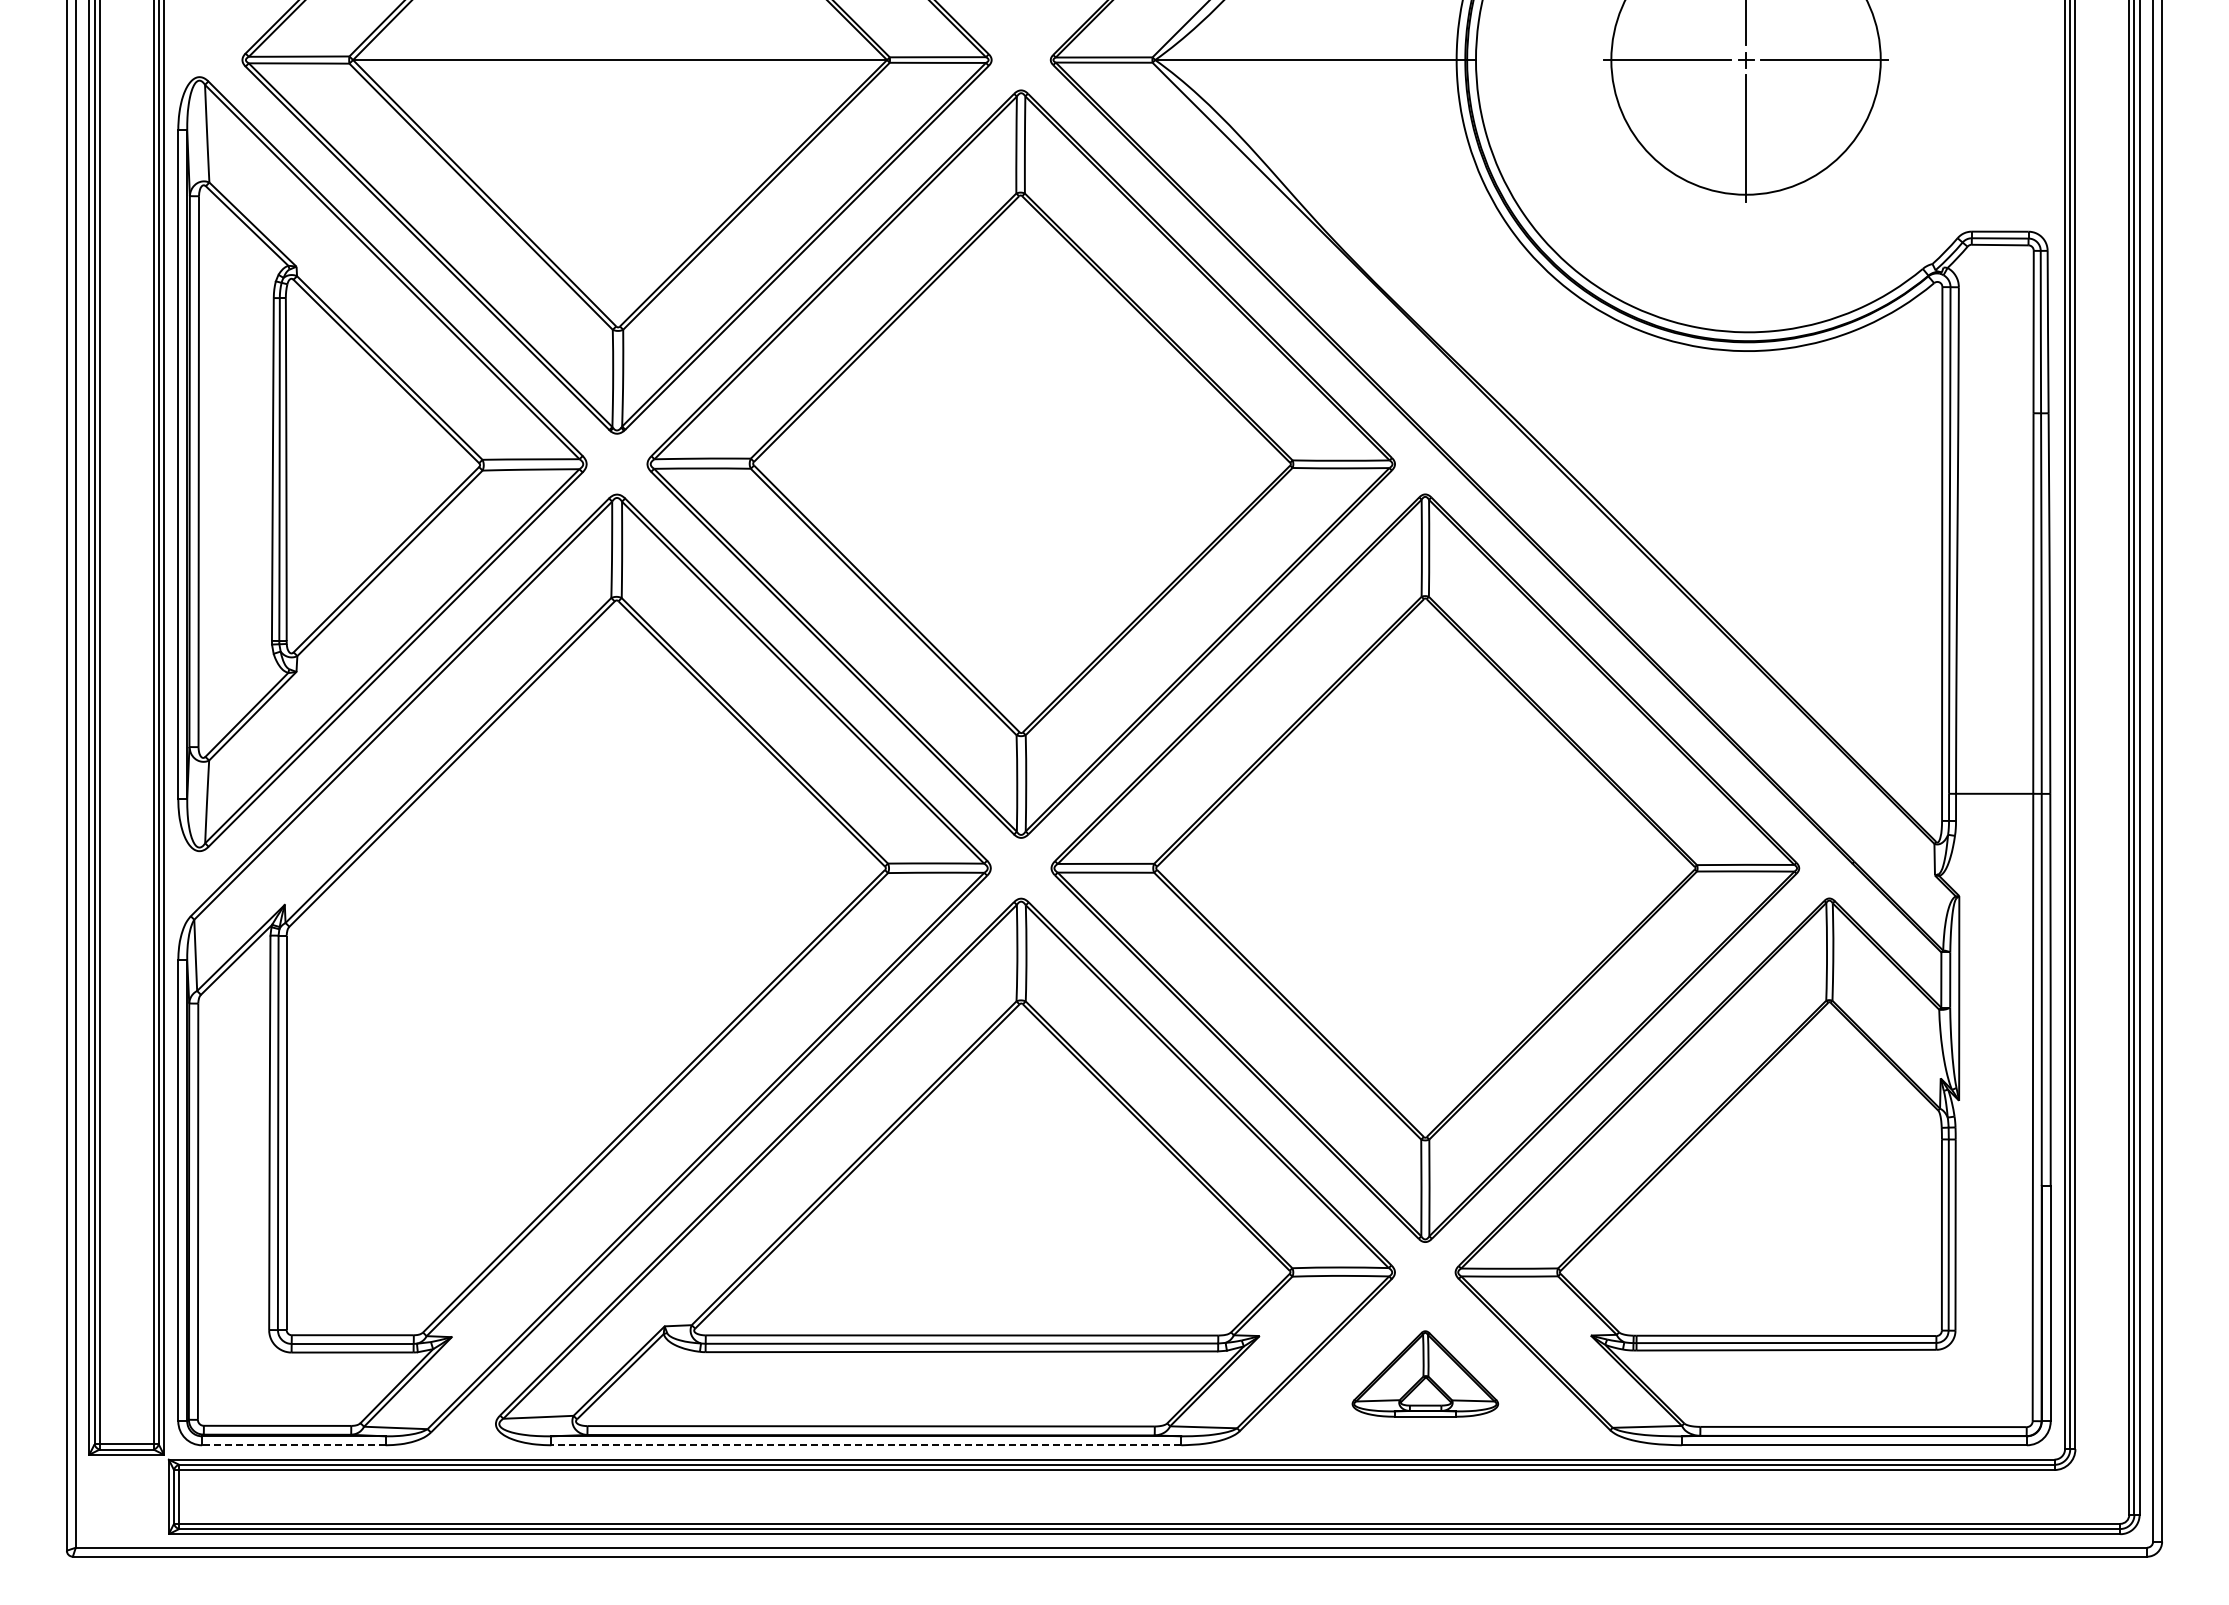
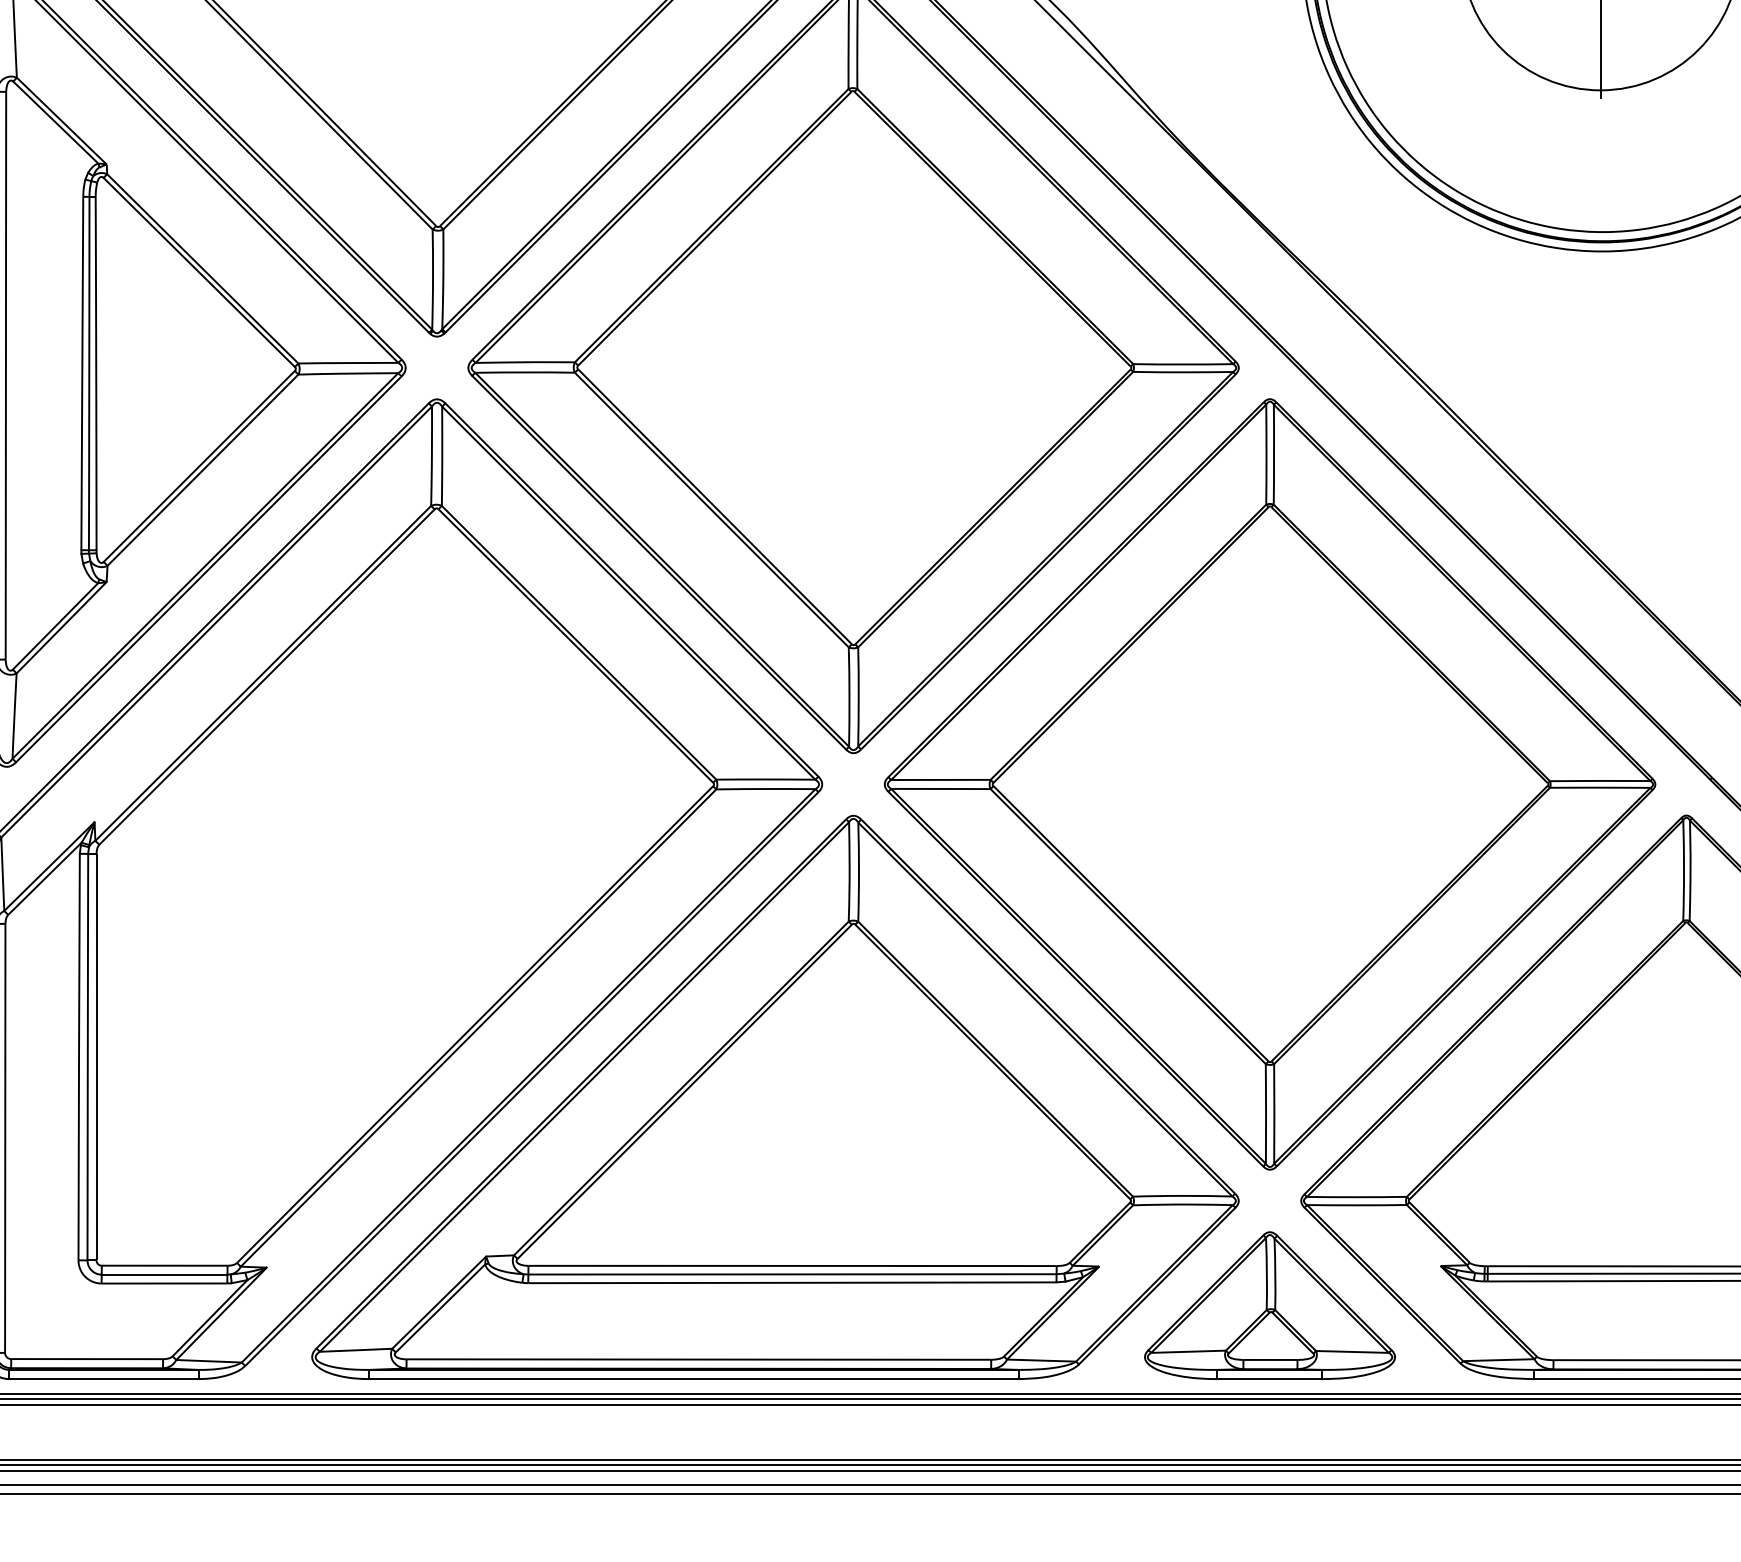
part: (1425, 1373) -> (1270, 1305), size x1.67
line: (293, 1445) -> (103, 1379), dashed -> solid
line: (865, 1445) -> (693, 1379), dashed -> solid

